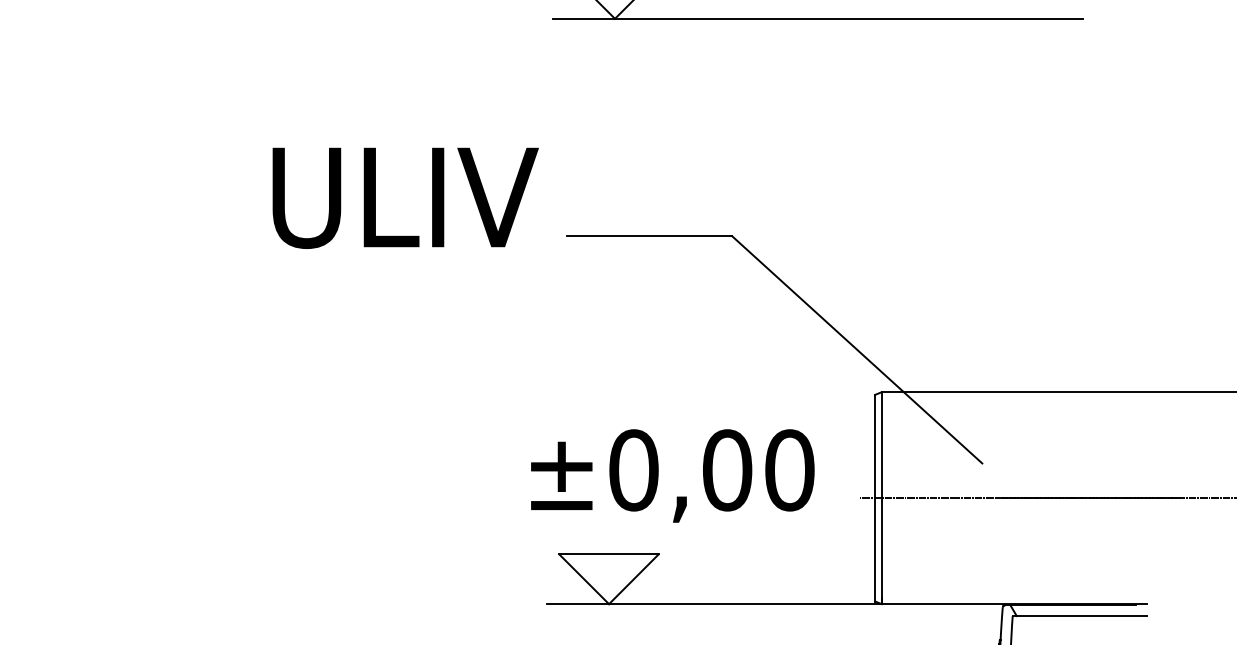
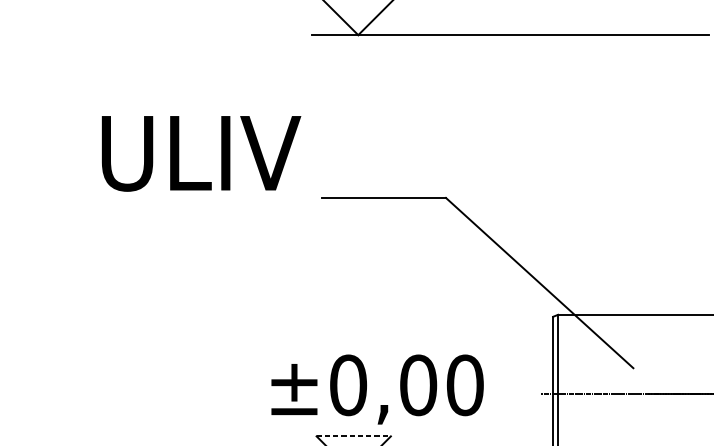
text: (405, 197) -> (201, 153), moved
text: (672, 475) -> (377, 389), moved
line: (608, 554) -> (353, 436), solid -> dashed

